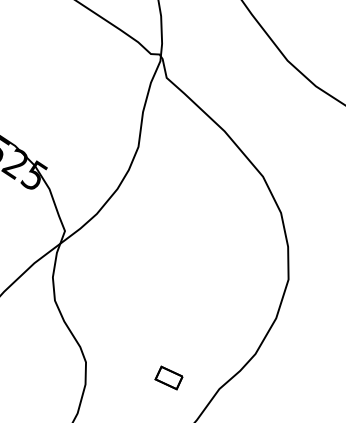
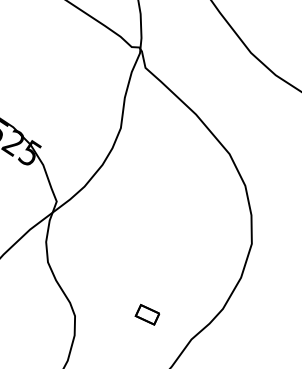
part: (168, 377) -> (147, 314), moved

